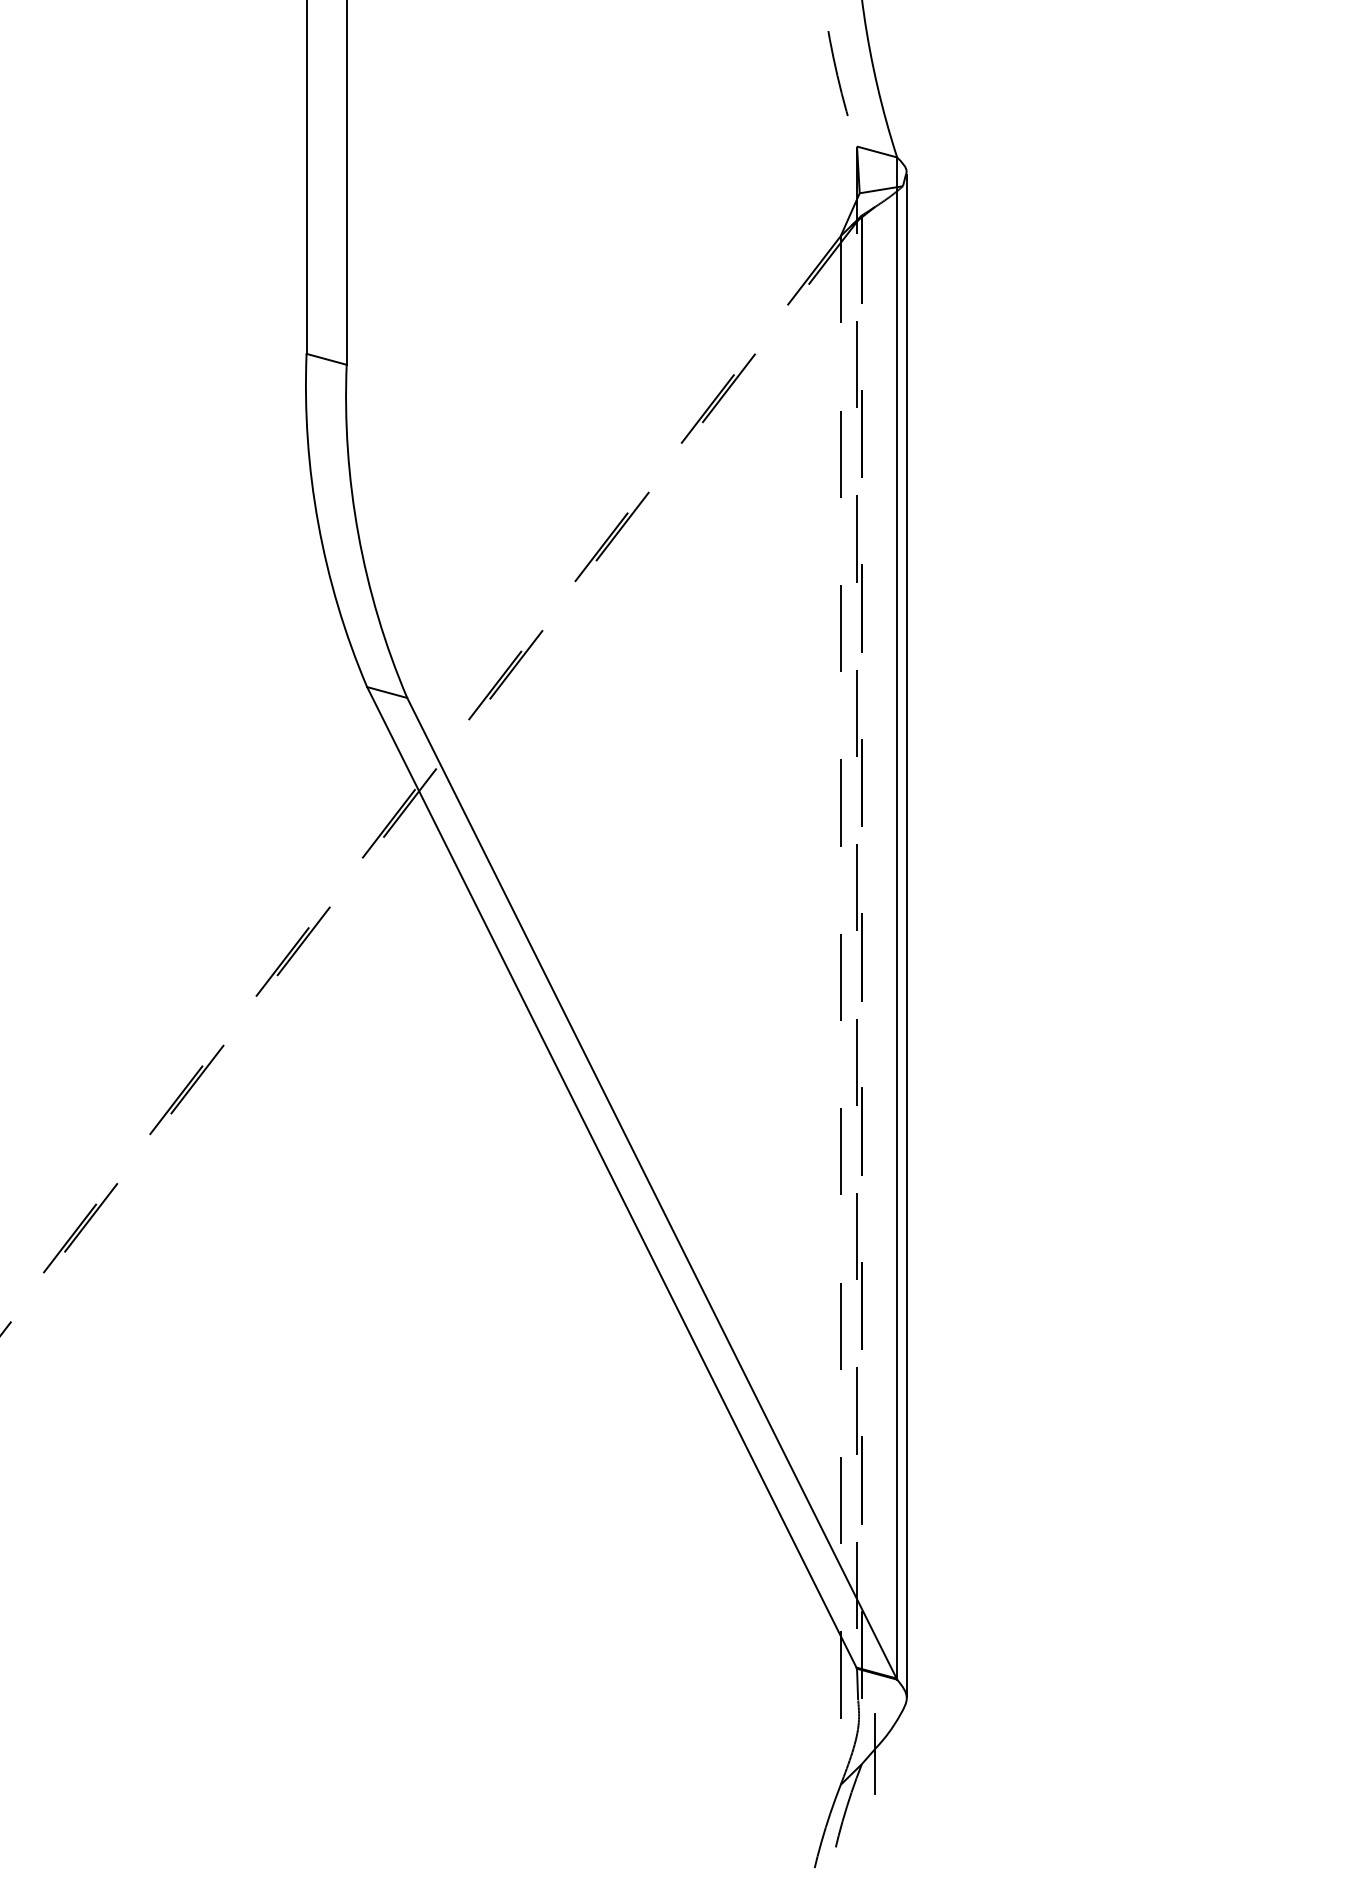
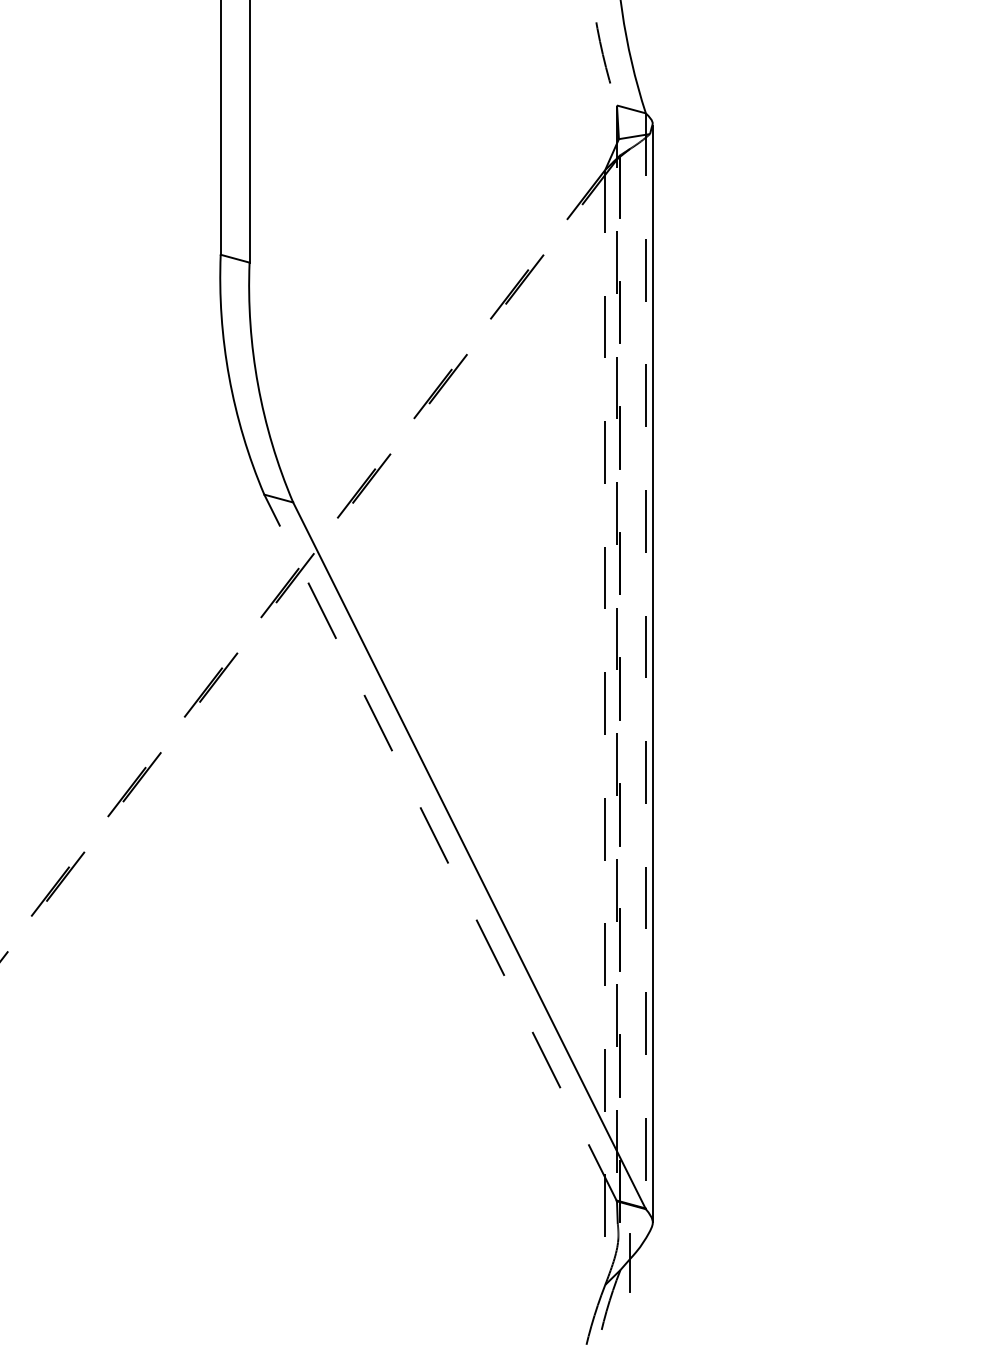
line: (897, 919) -> (646, 661), solid -> dashed
line: (611, 1177) -> (440, 847), solid -> dashed

